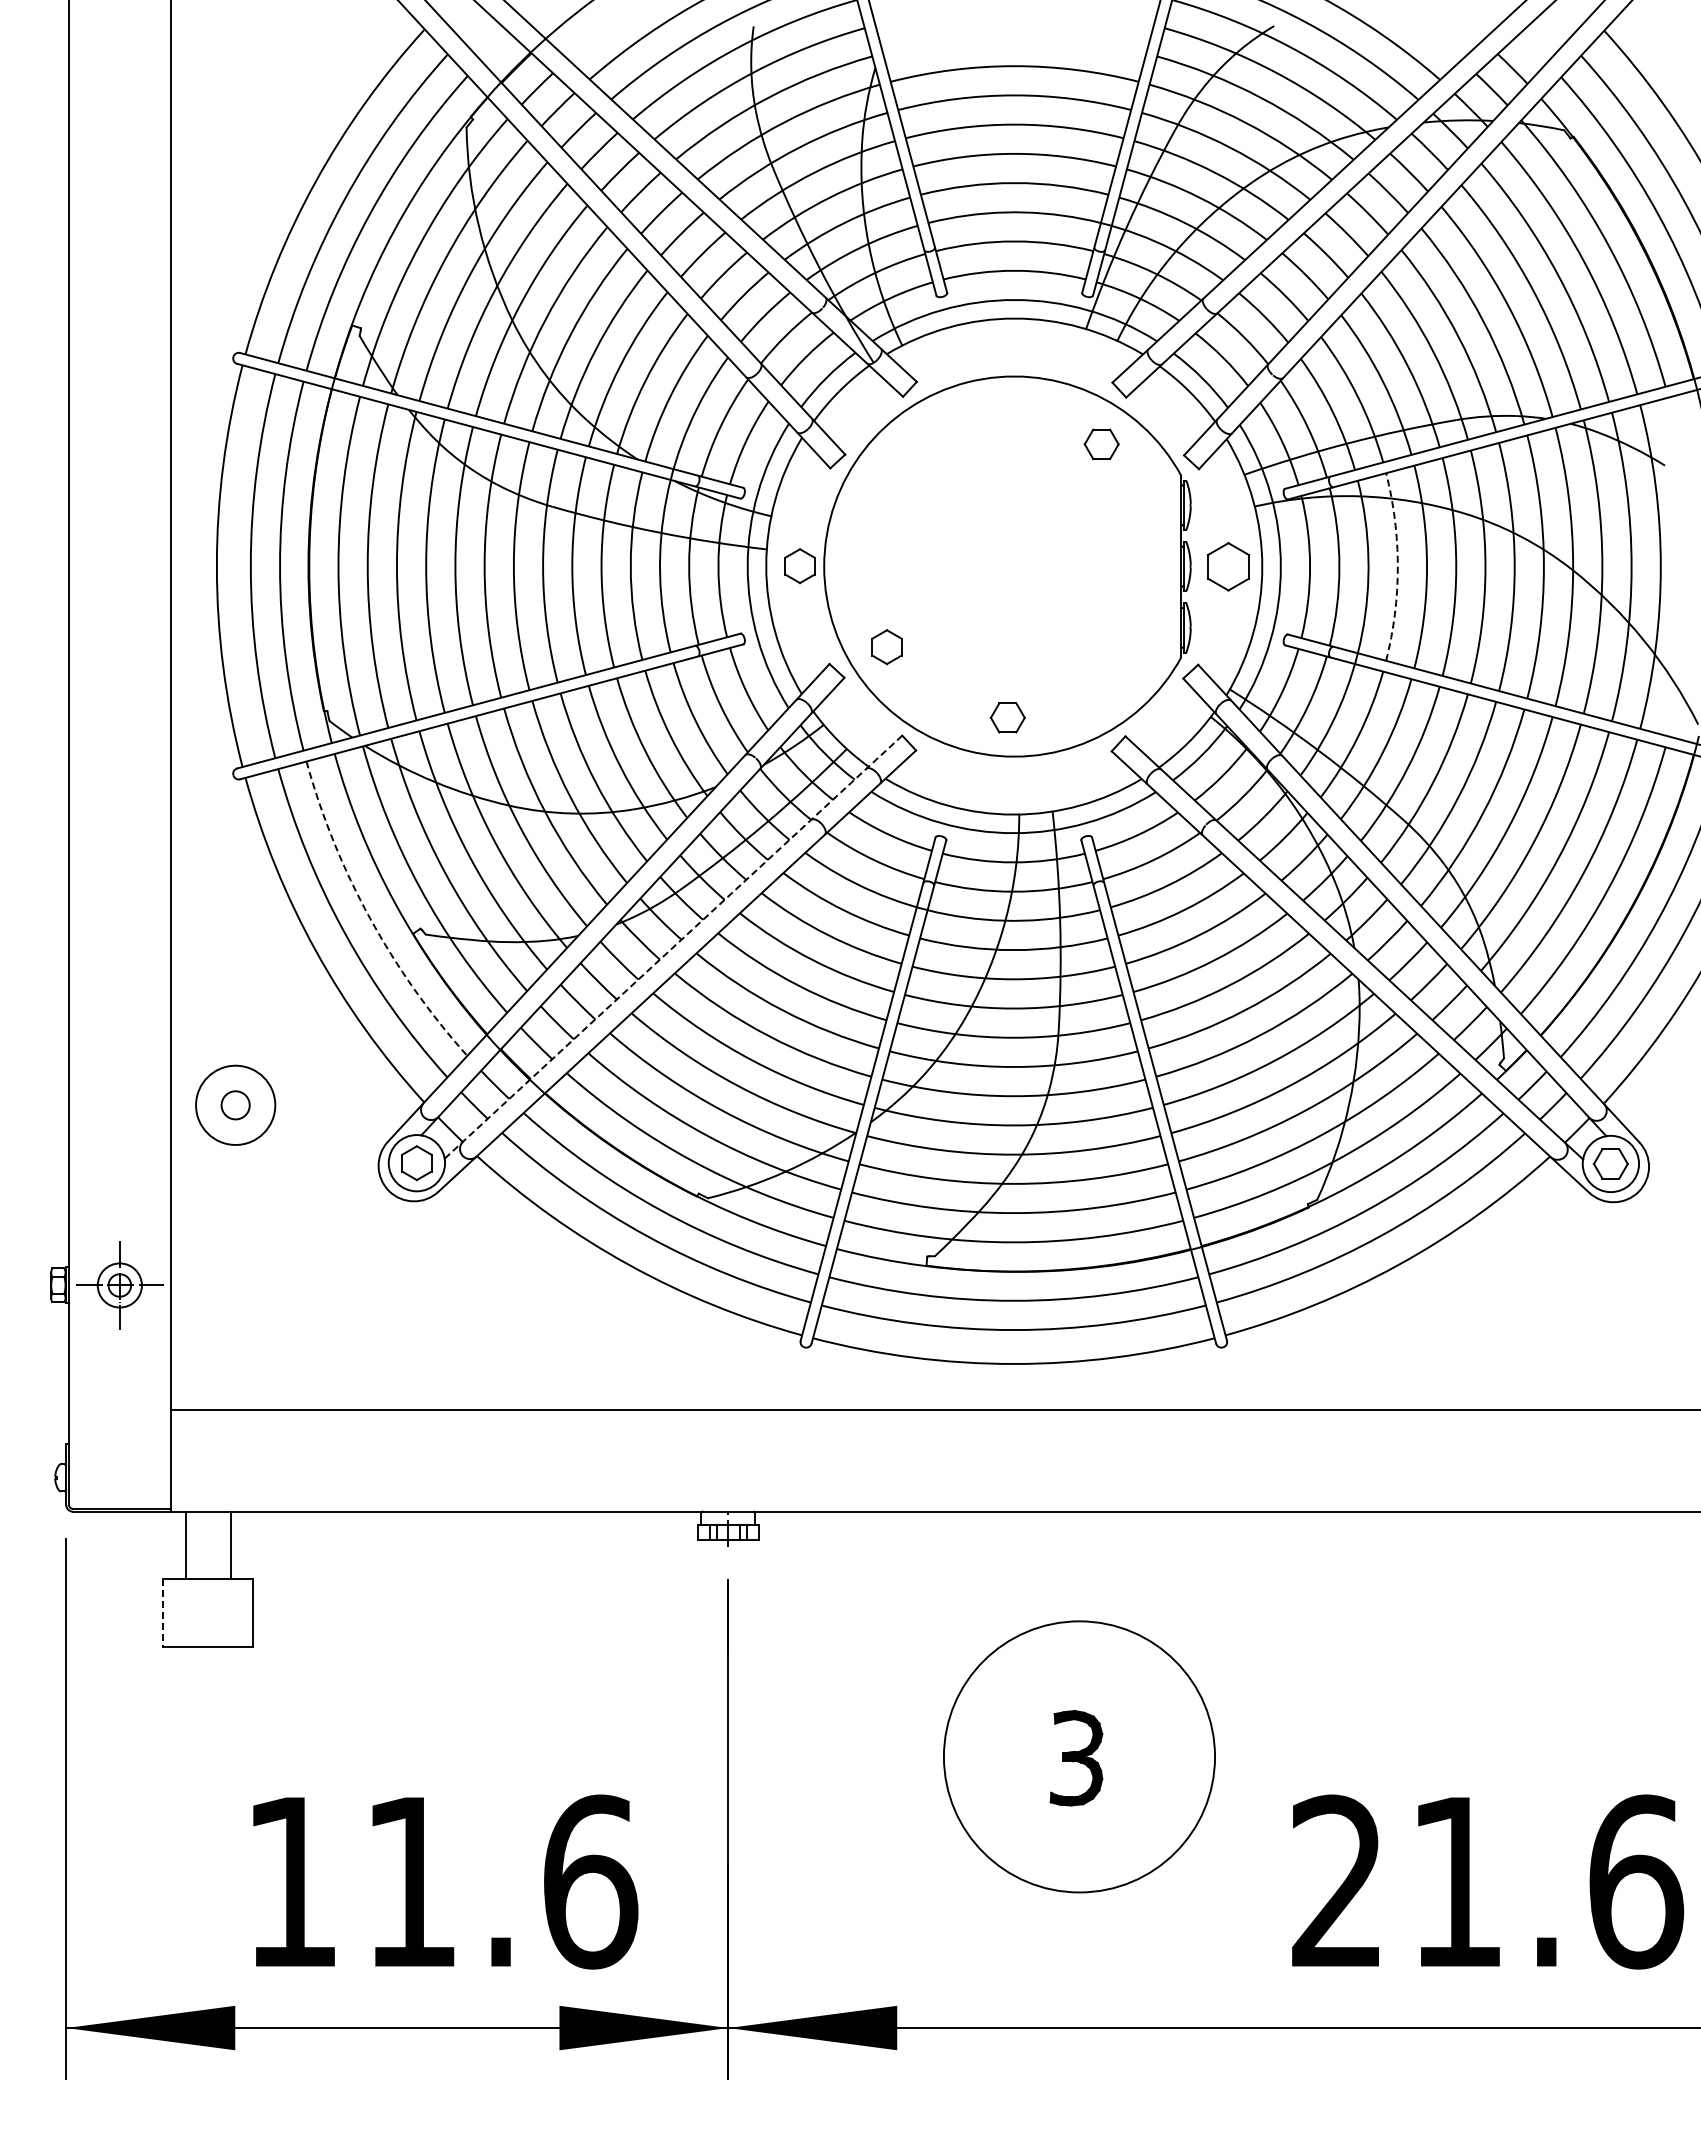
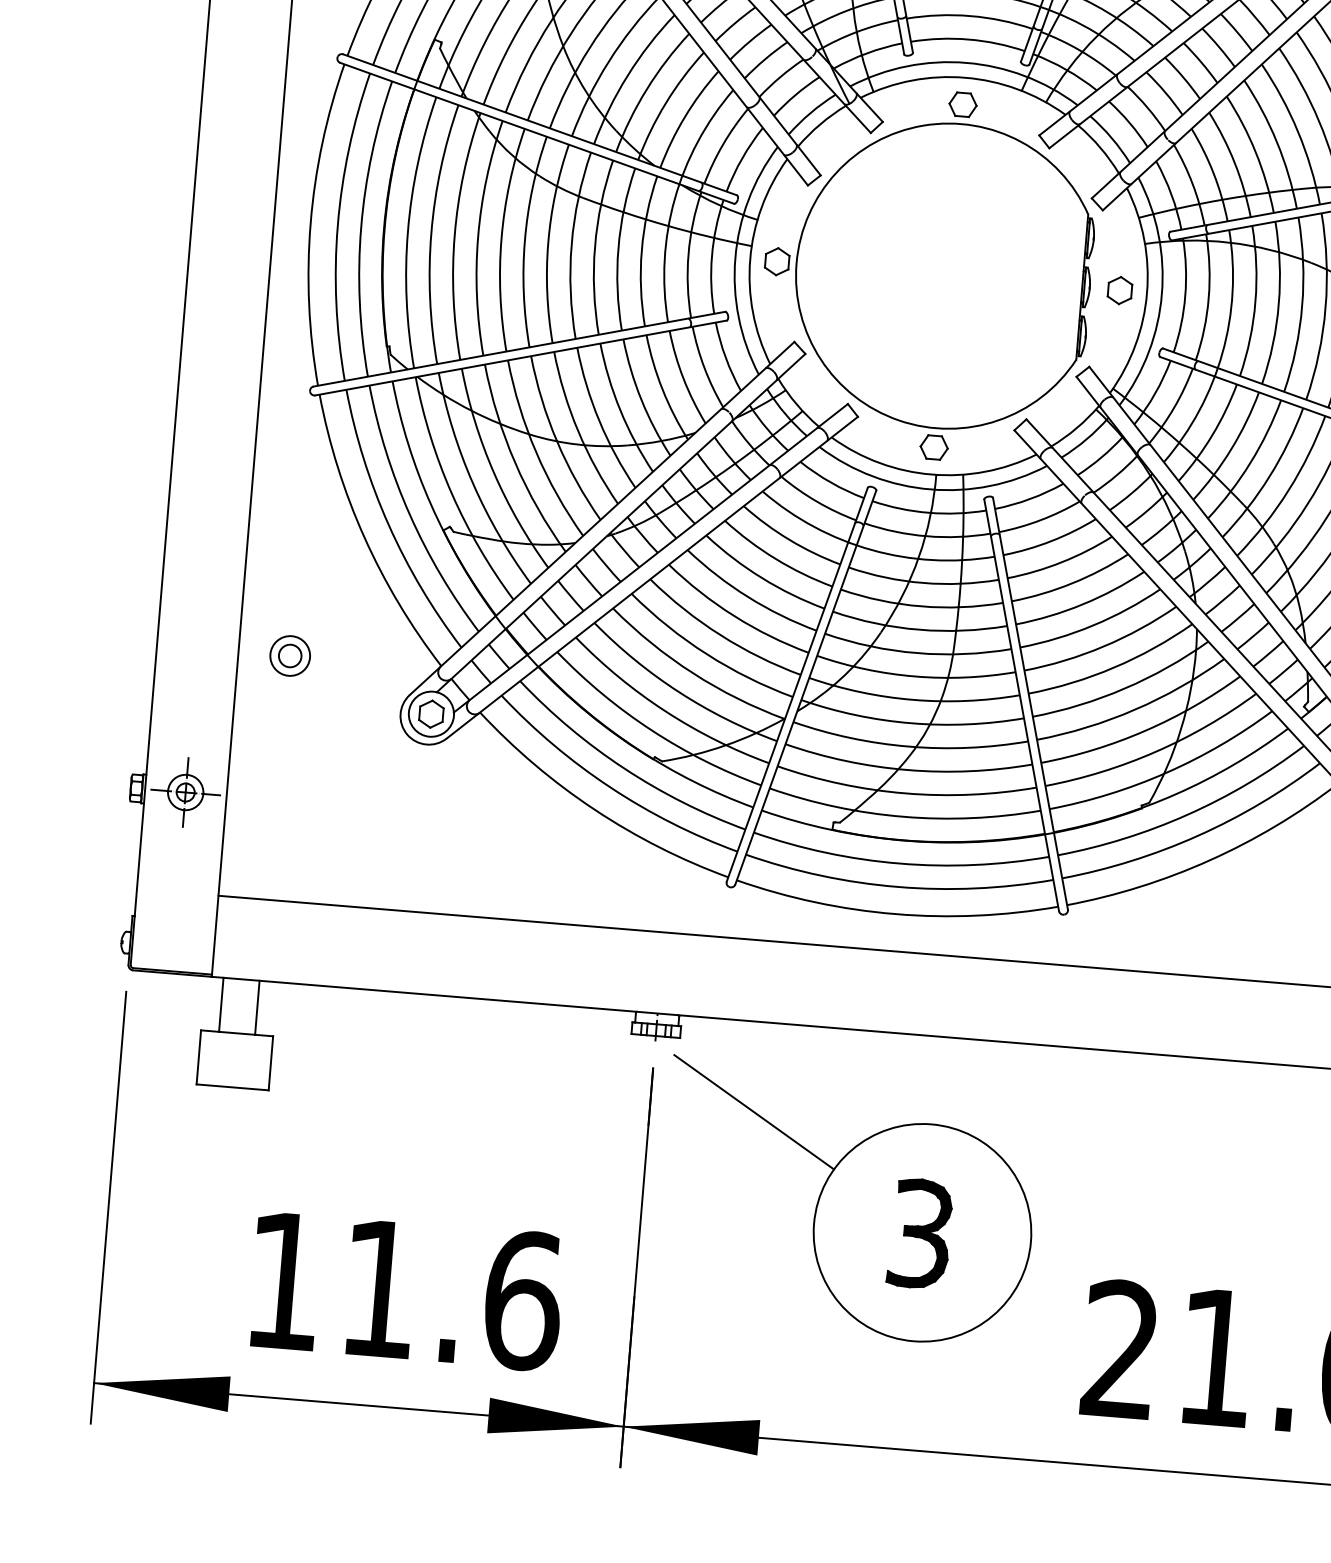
part: (1101, 443) -> (962, 104), moved
part: (1228, 567) -> (1119, 290), size x0.71
arc: (1397, 567) -> (1255, 302), dashed -> solid
part: (886, 647) -> (841, 332), removed
part: (1007, 717) -> (933, 447), moved
arc: (369, 918) -> (409, 515), dashed -> solid
line: (673, 947) -> (650, 558), dashed -> solid
circle: (235, 1105) -> (290, 656), size x0.62
line: (163, 1612) -> (199, 1057), dashed -> solid
line: (858, 1624) -> (754, 1112), added
part: (1076, 1757) -> (920, 1233), size x1.43

